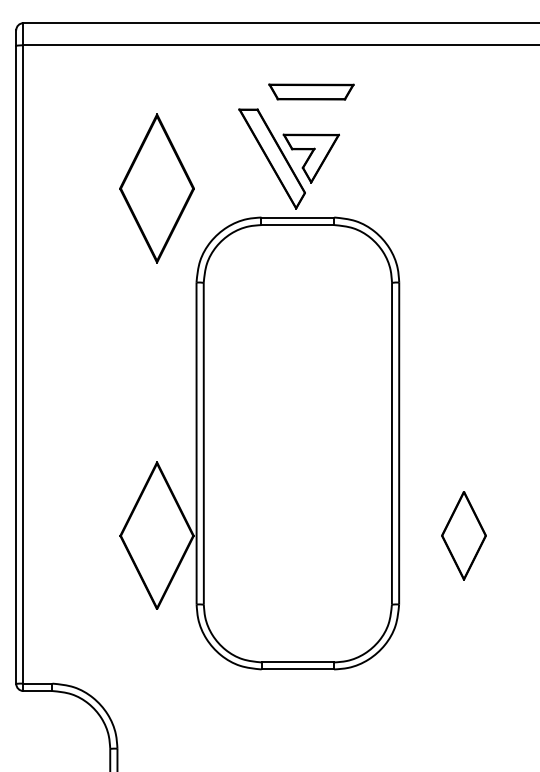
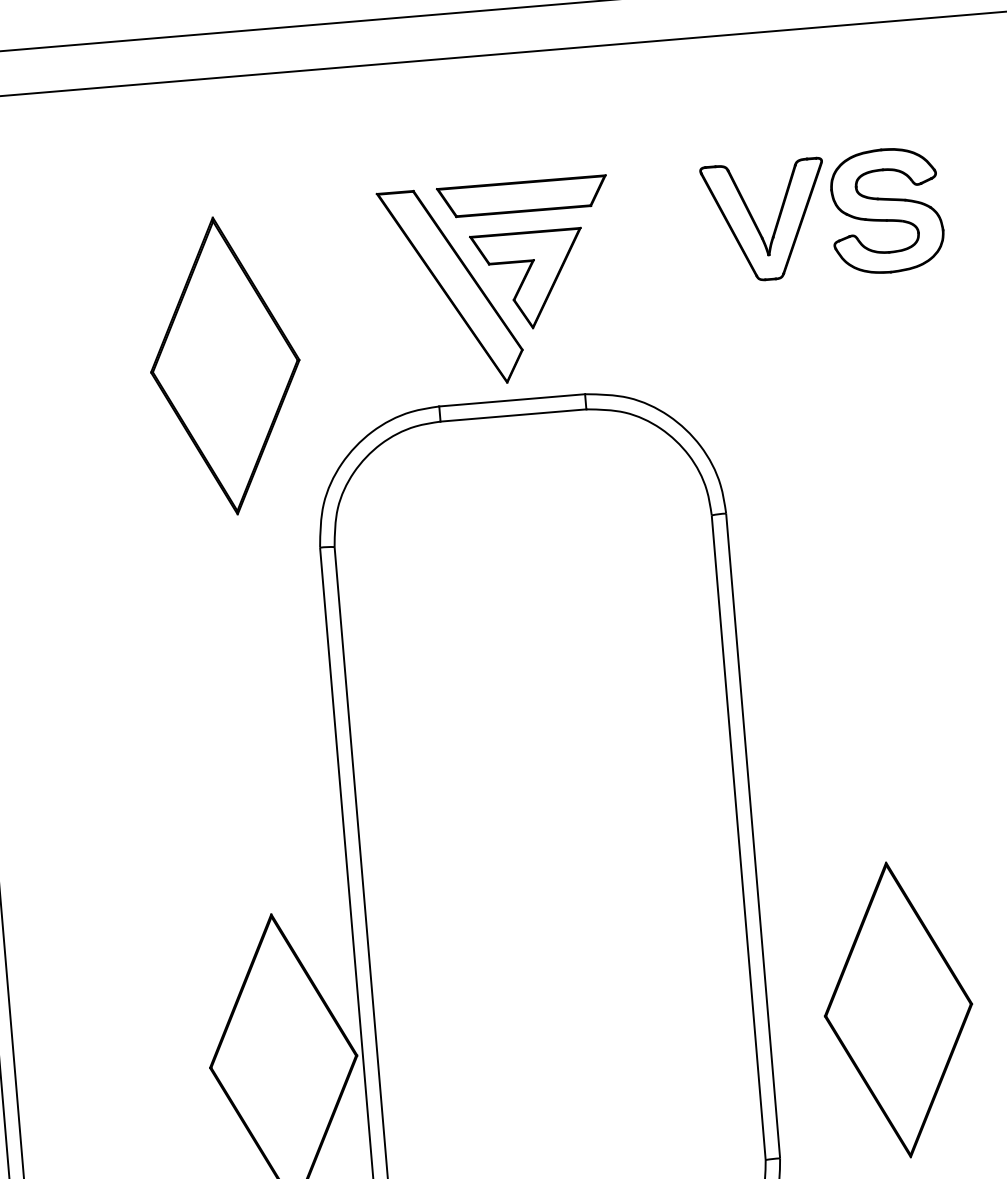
part: (311, 91) -> (522, 195), moved
part: (465, 134) -> (833, 205), added
part: (463, 535) -> (897, 1009), size x1.67

